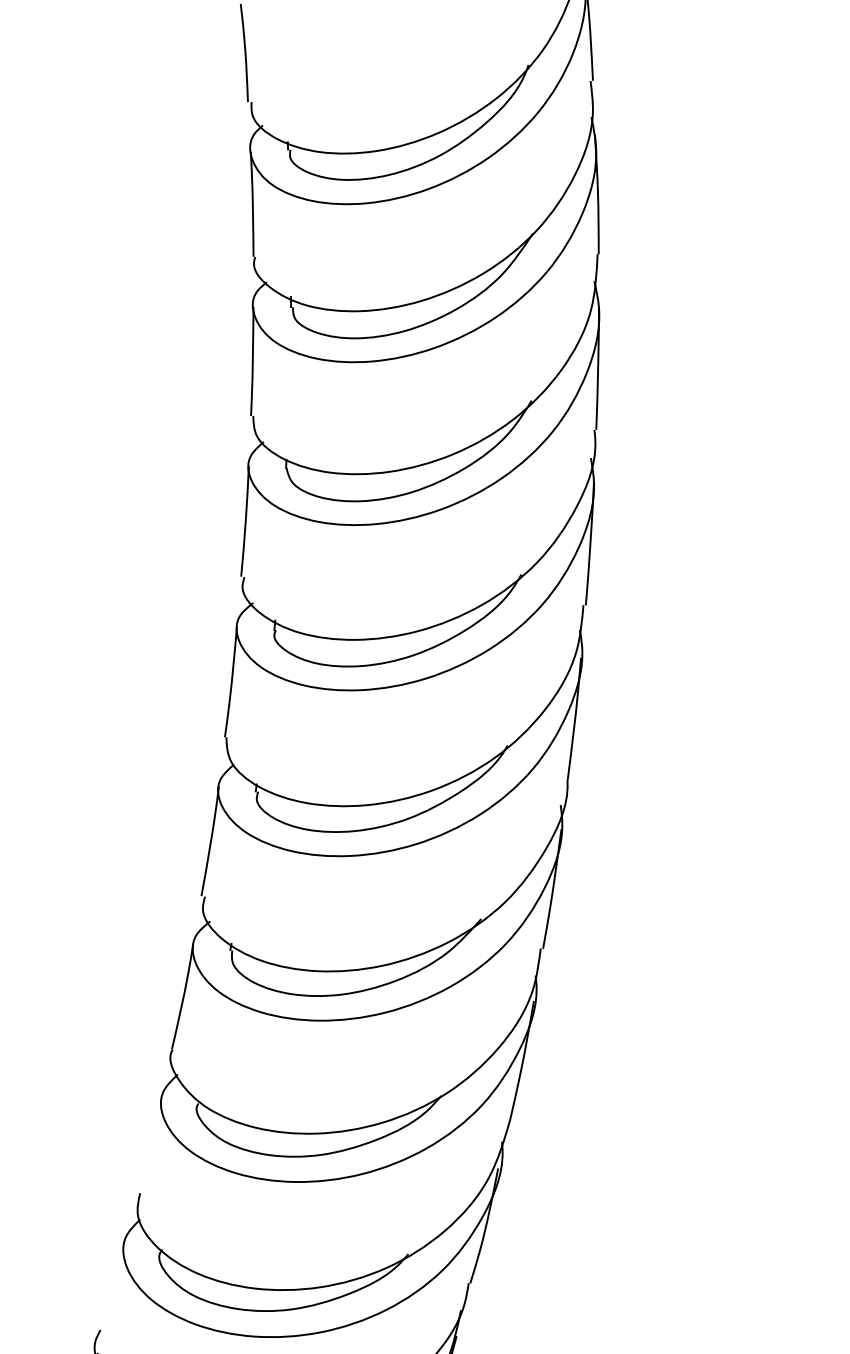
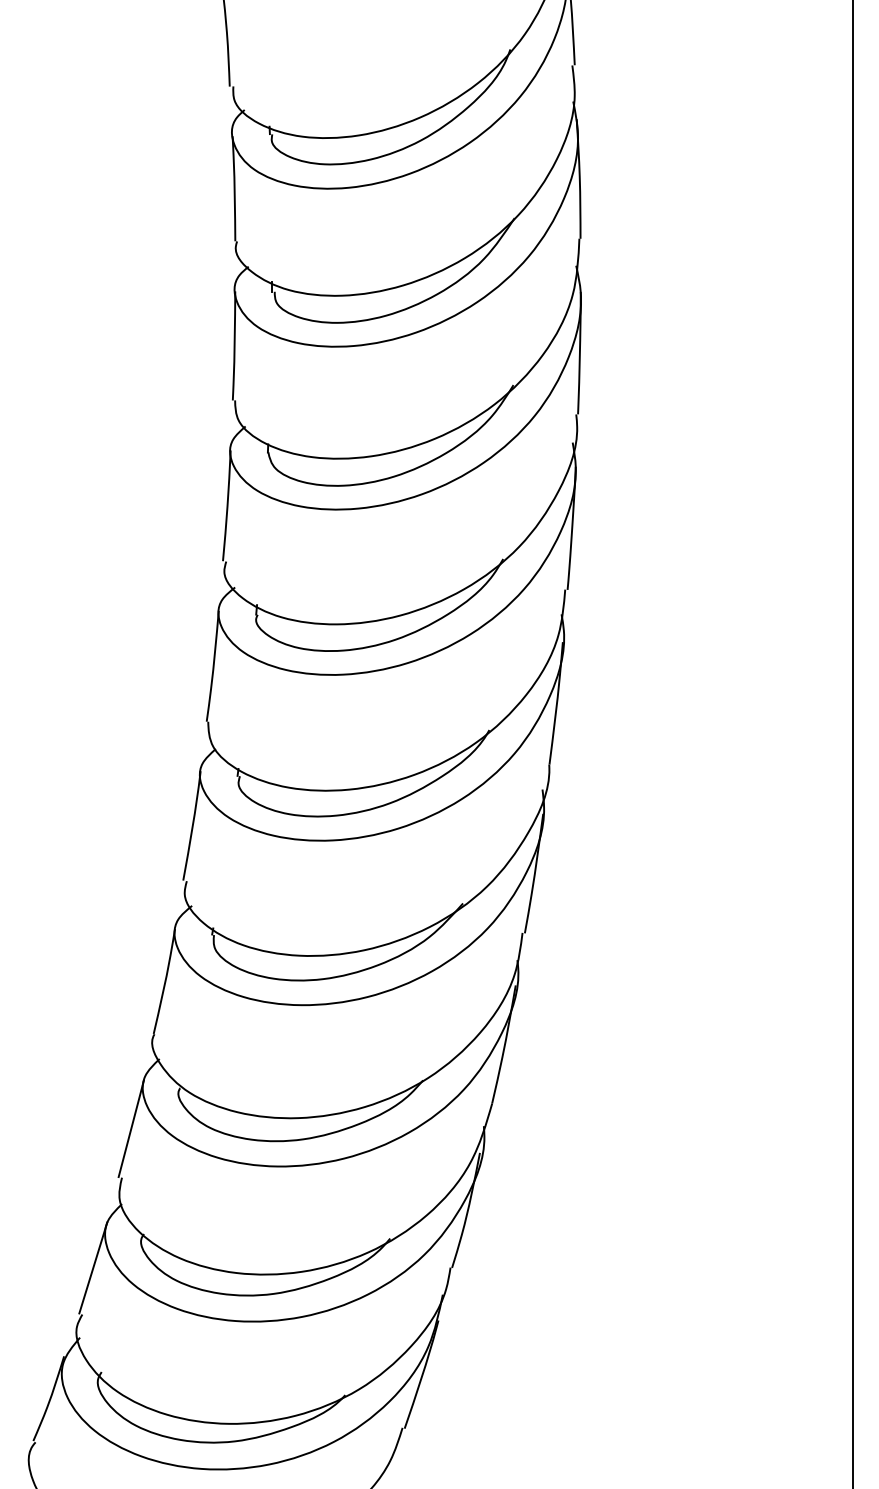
line: (148, 1144) -> (130, 1128), added
line: (111, 1283) -> (93, 1267), added

